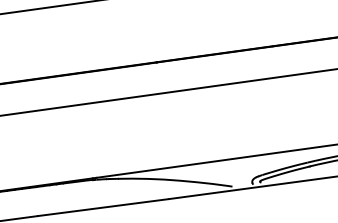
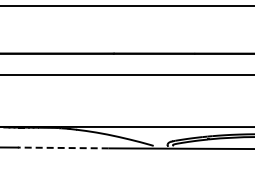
line: (102, 207) -> (62, 147), solid -> dashed

